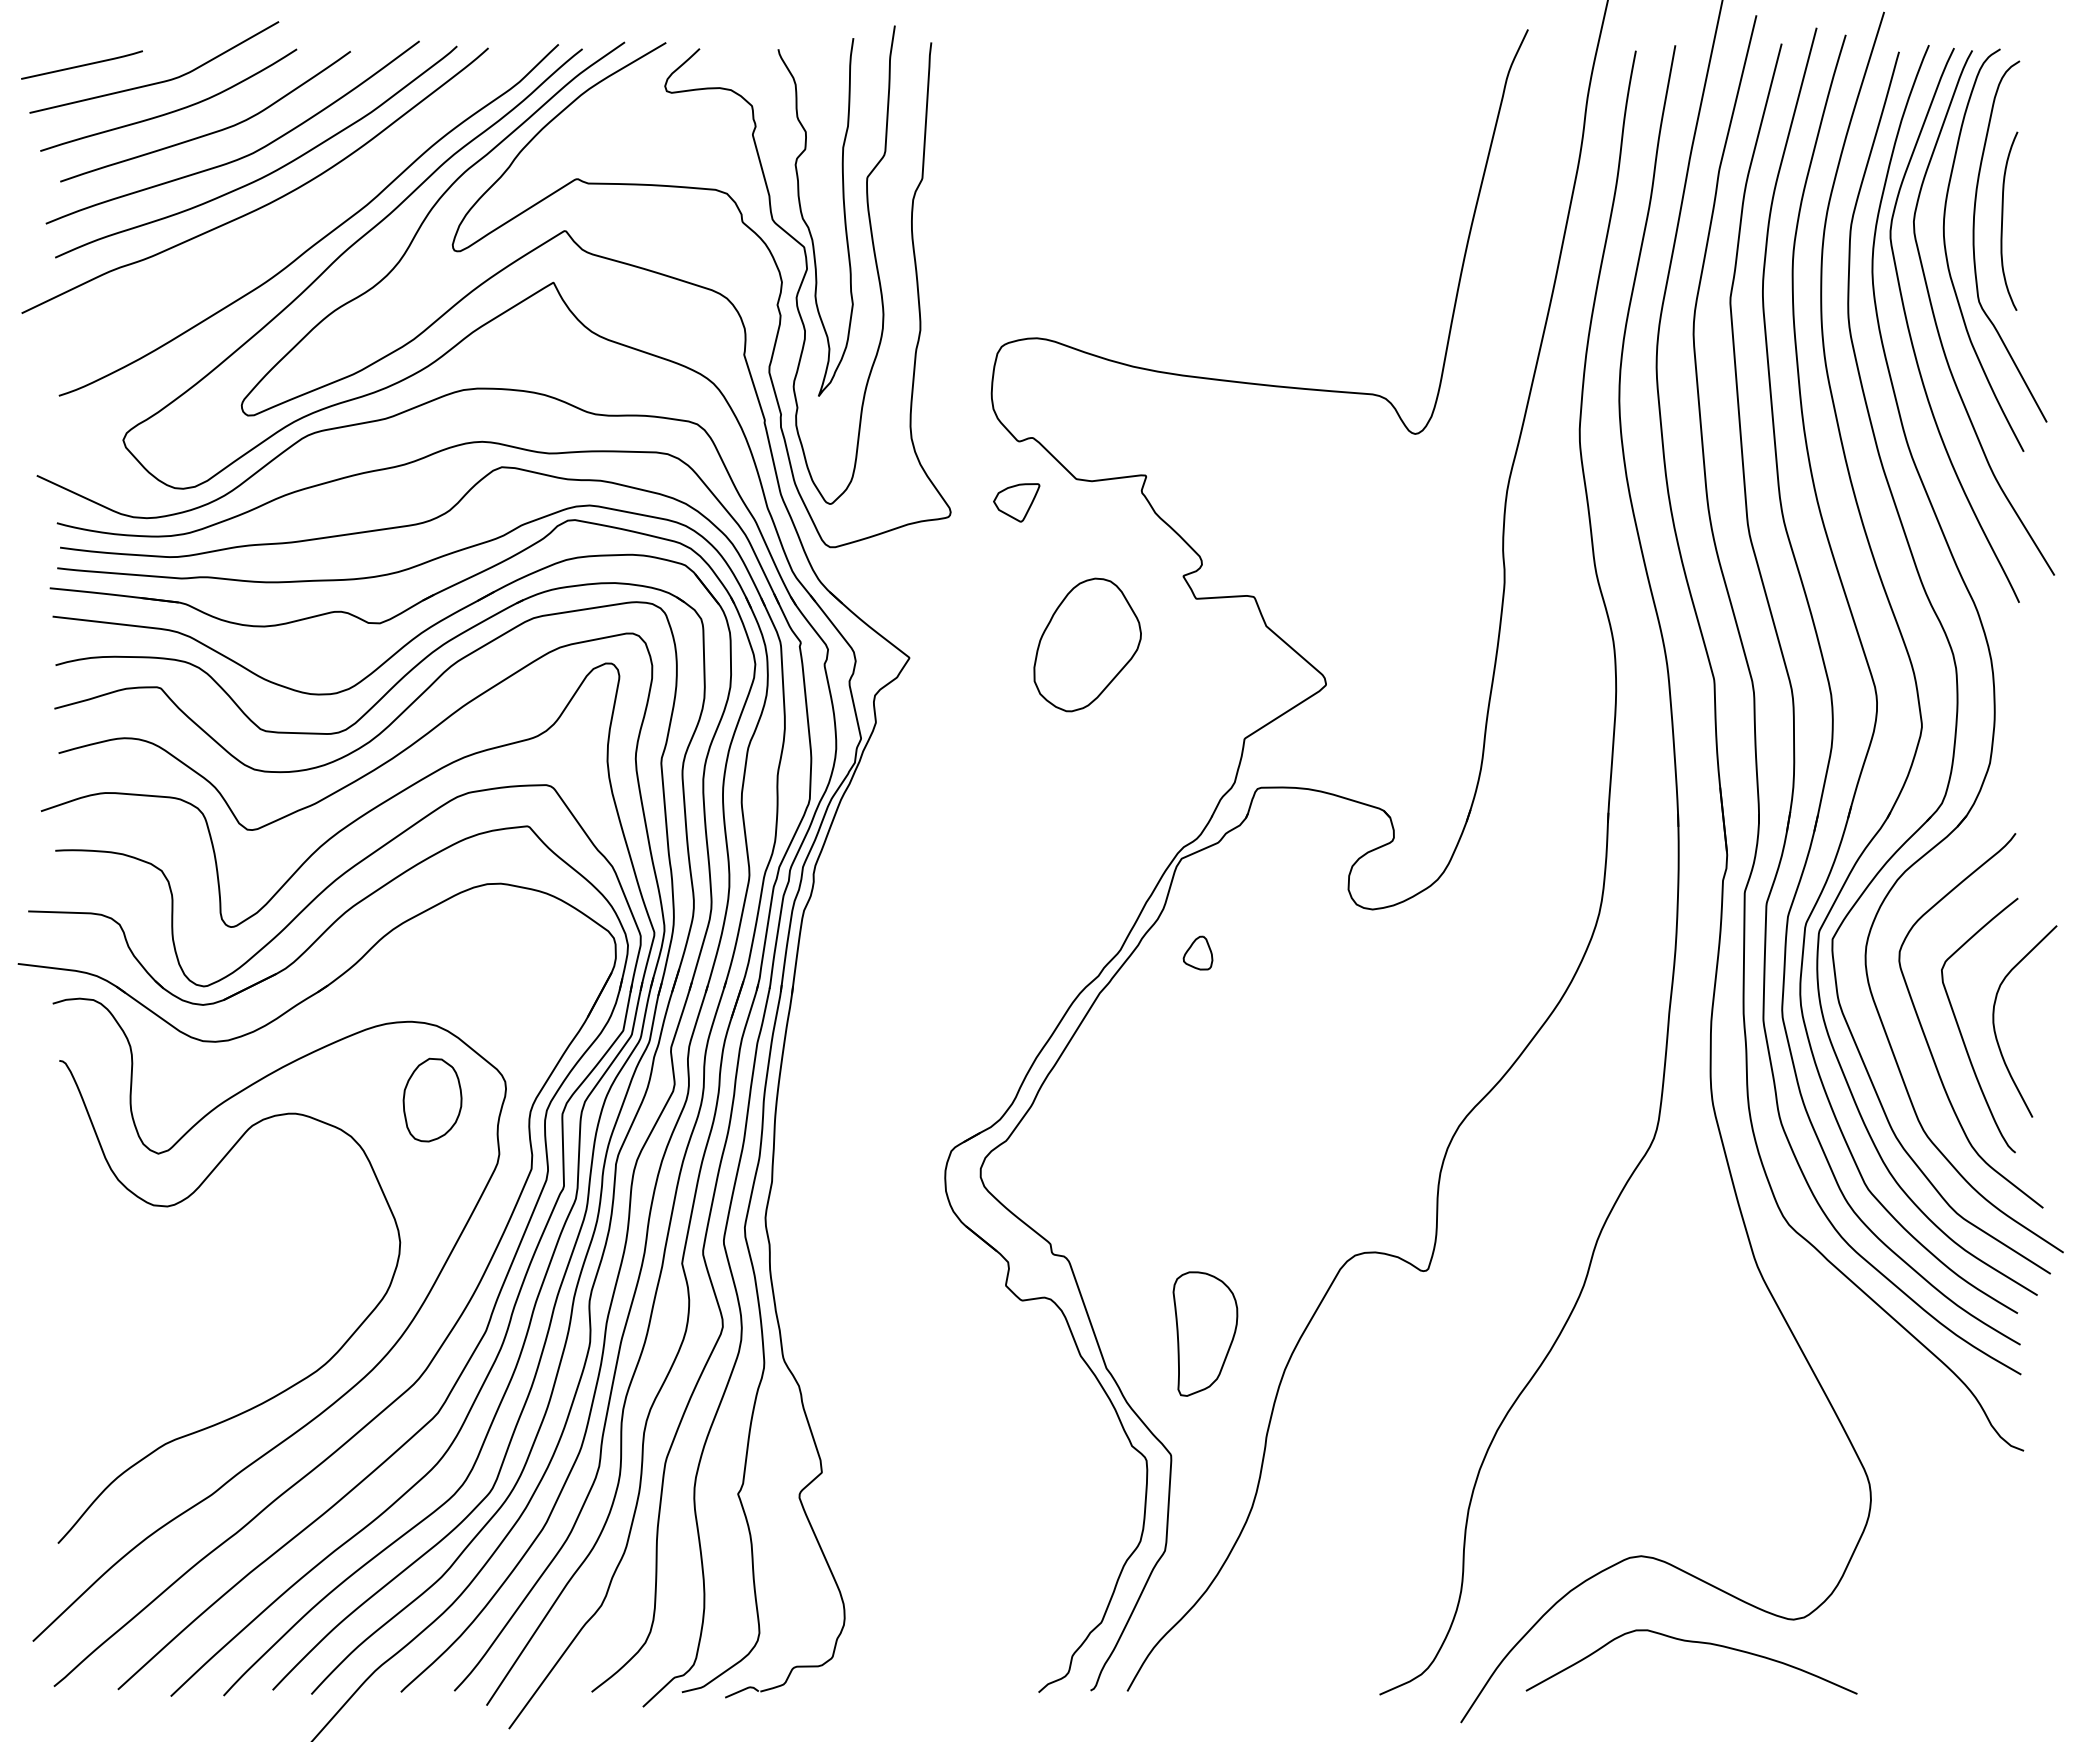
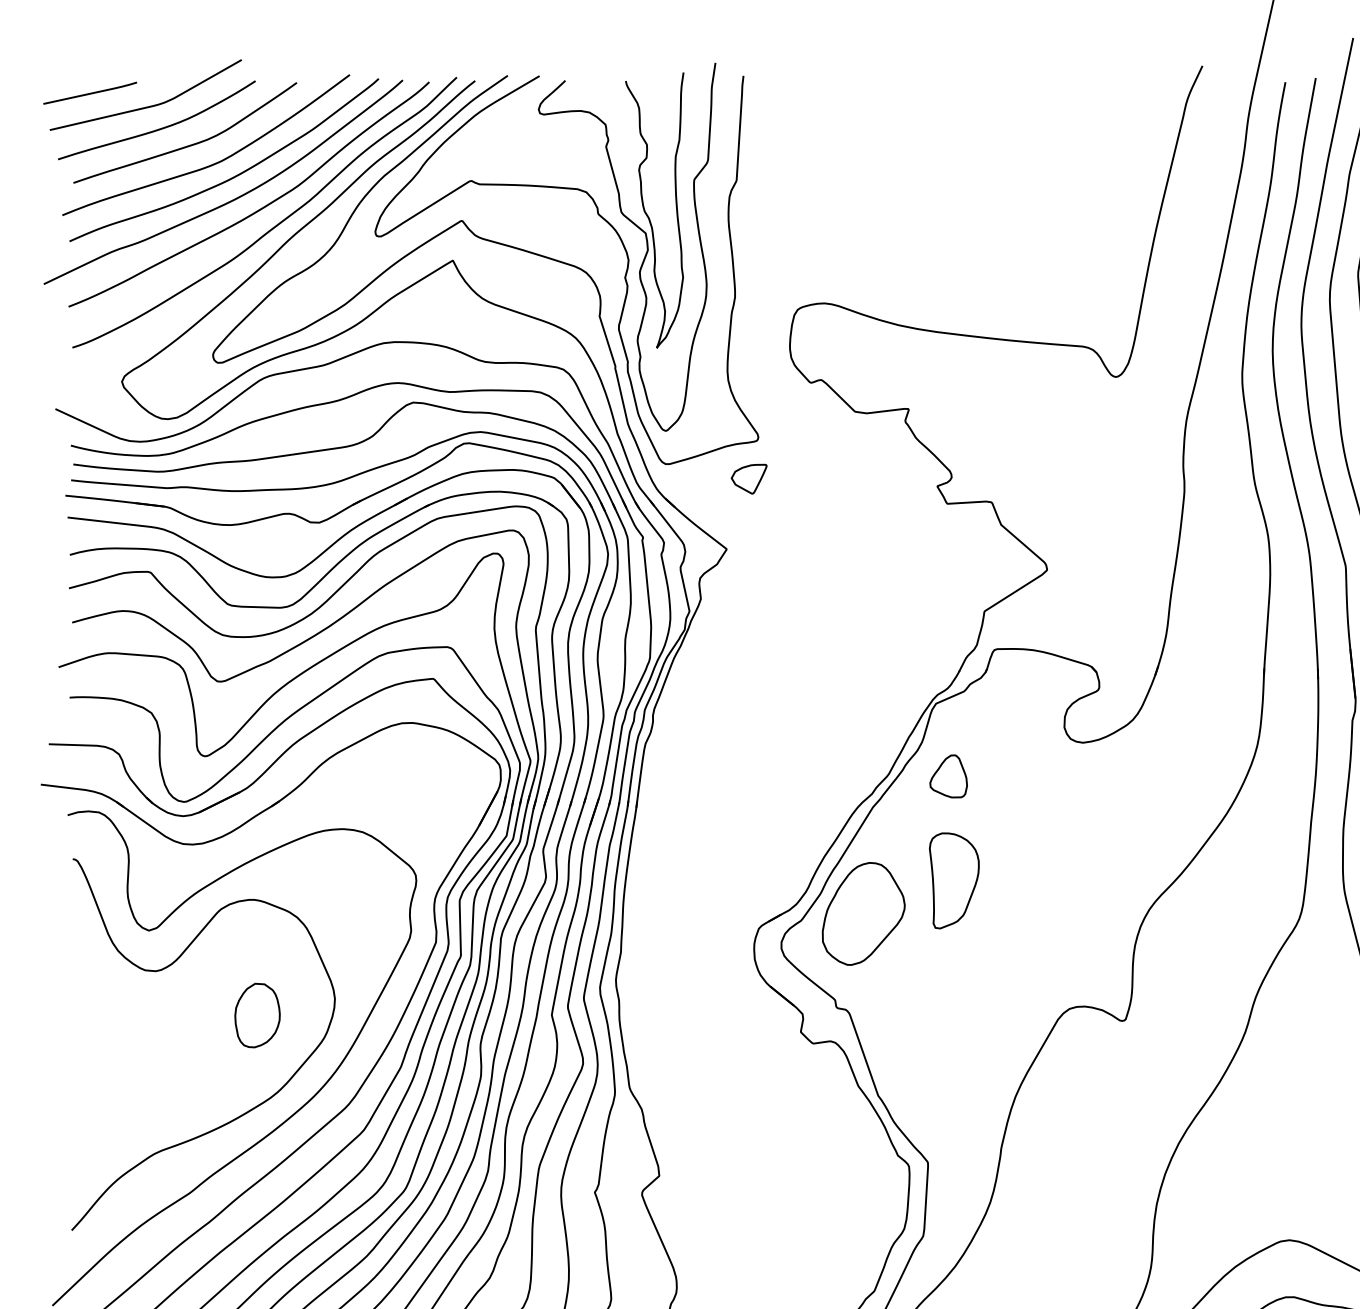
curve: (300, 216) -> (258, 209), added
part: (1016, 502) -> (749, 478), moved
part: (1087, 644) -> (863, 913), moved
part: (1197, 952) -> (948, 775), size x1.67
part: (432, 1099) -> (257, 1015), moved
part: (1205, 1333) -> (954, 880), moved

